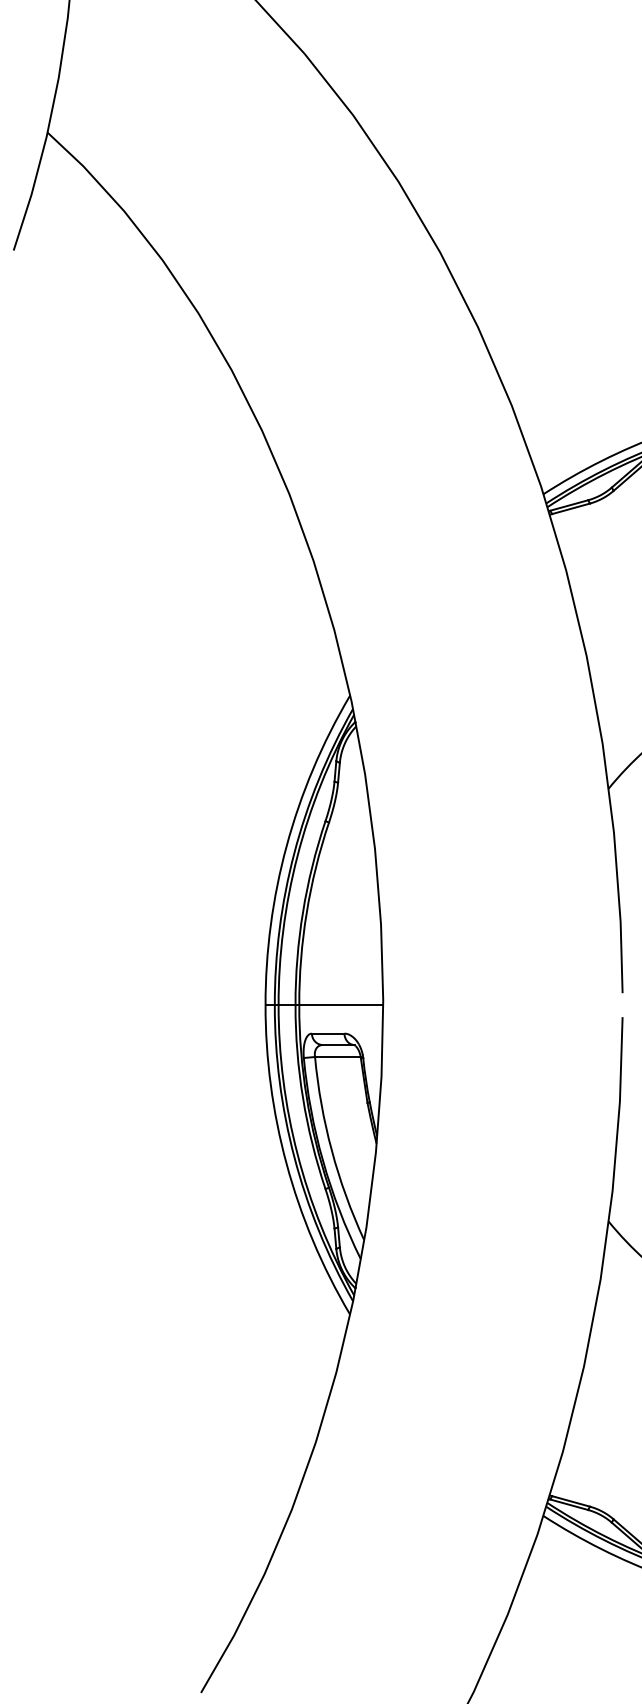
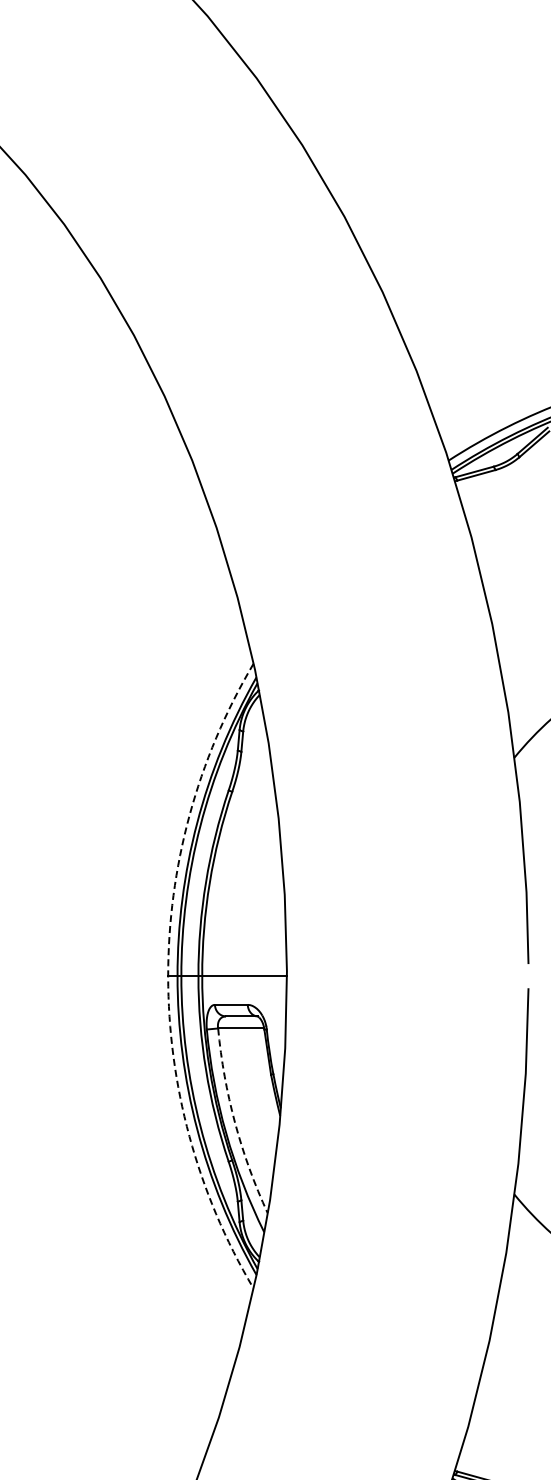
arc: (265, 1005) -> (168, 976), solid -> dashed
arc: (331, 1150) -> (234, 1122), solid -> dashed

